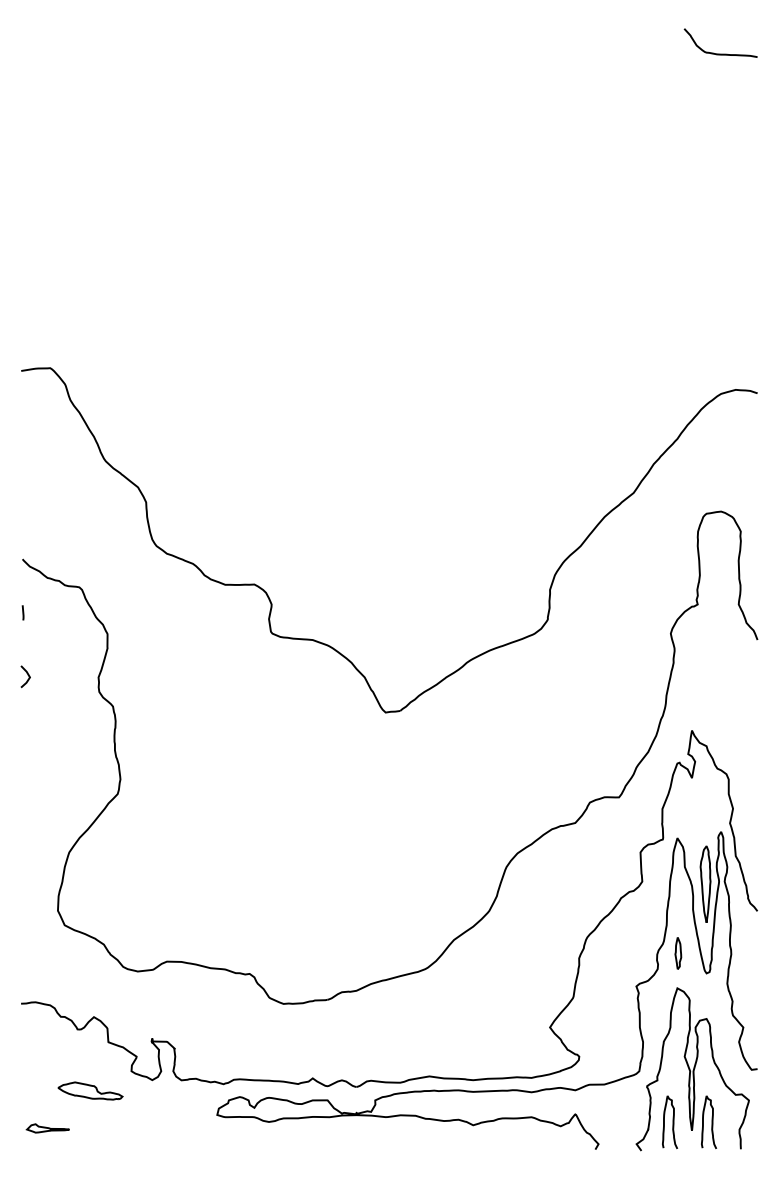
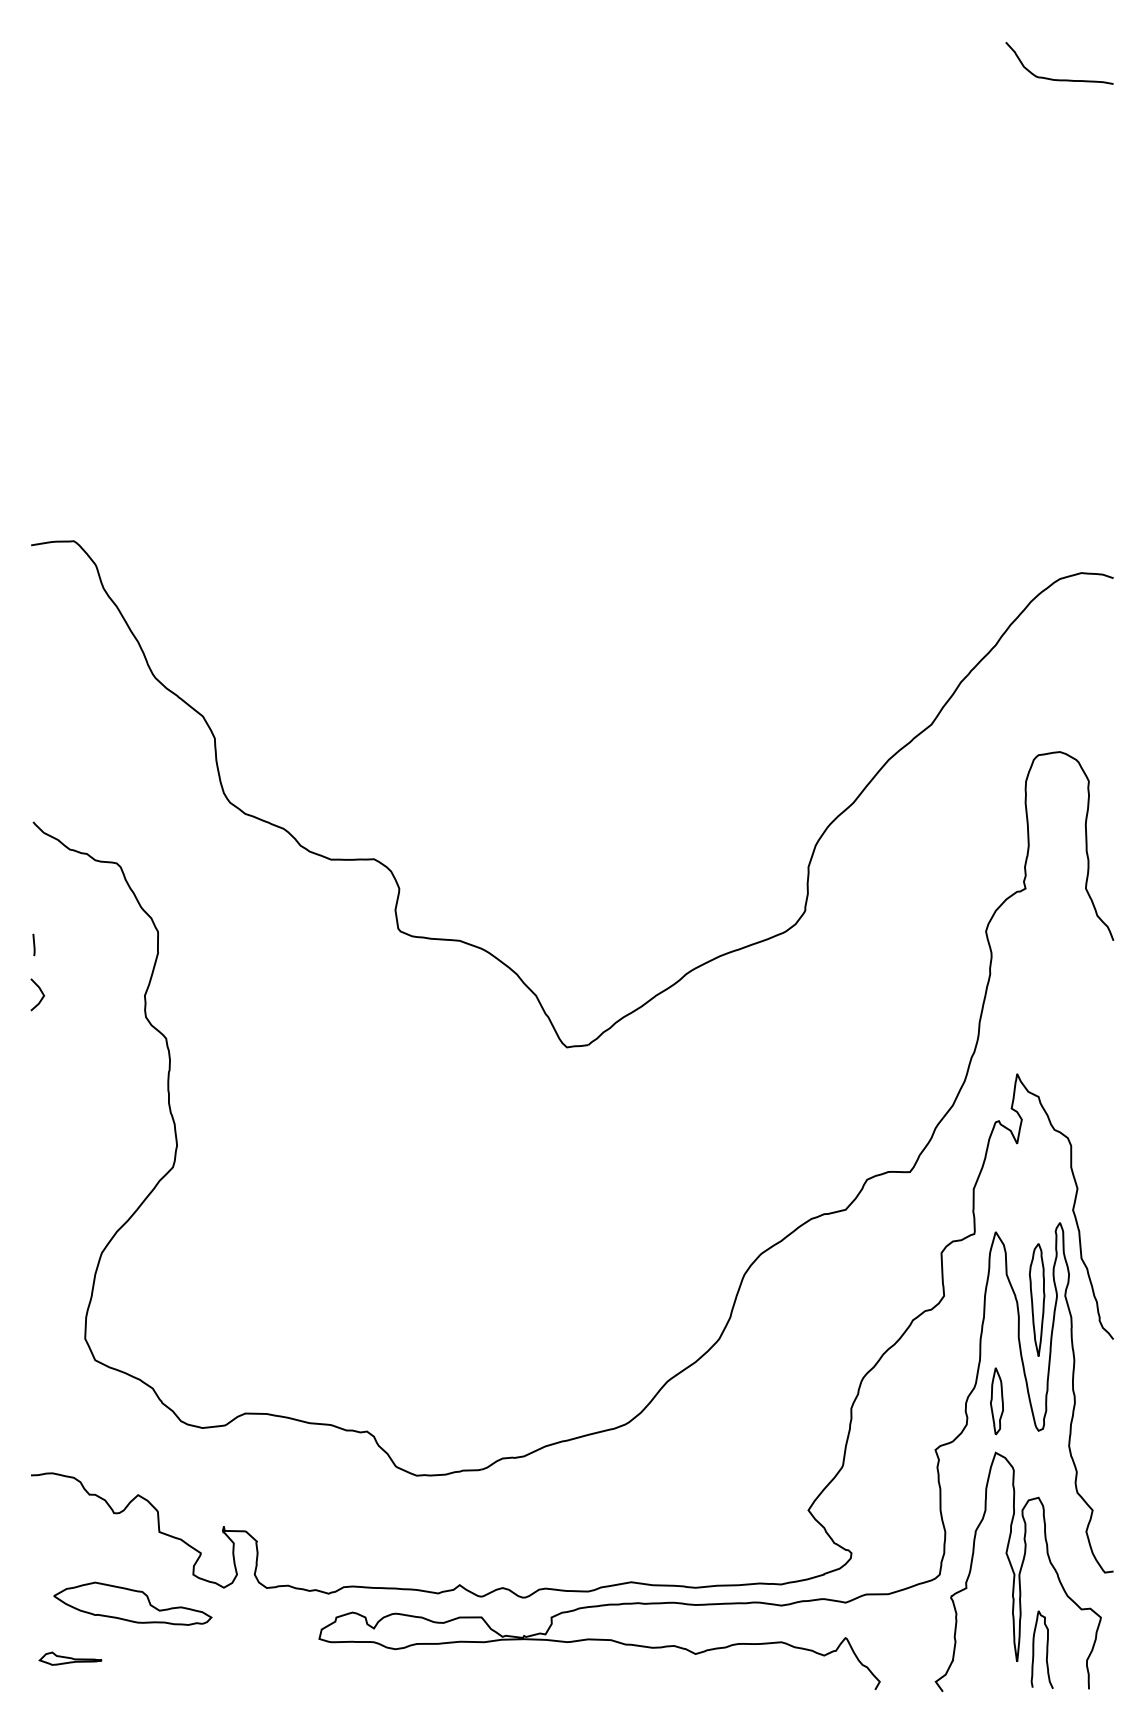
line: (22, 612) -> (33, 944), moved
part: (678, 953) -> (997, 1401), size x1.43
part: (90, 1090) -> (133, 1602), size x1.67
curve: (672, 1122) -> (988, 1649), removed

